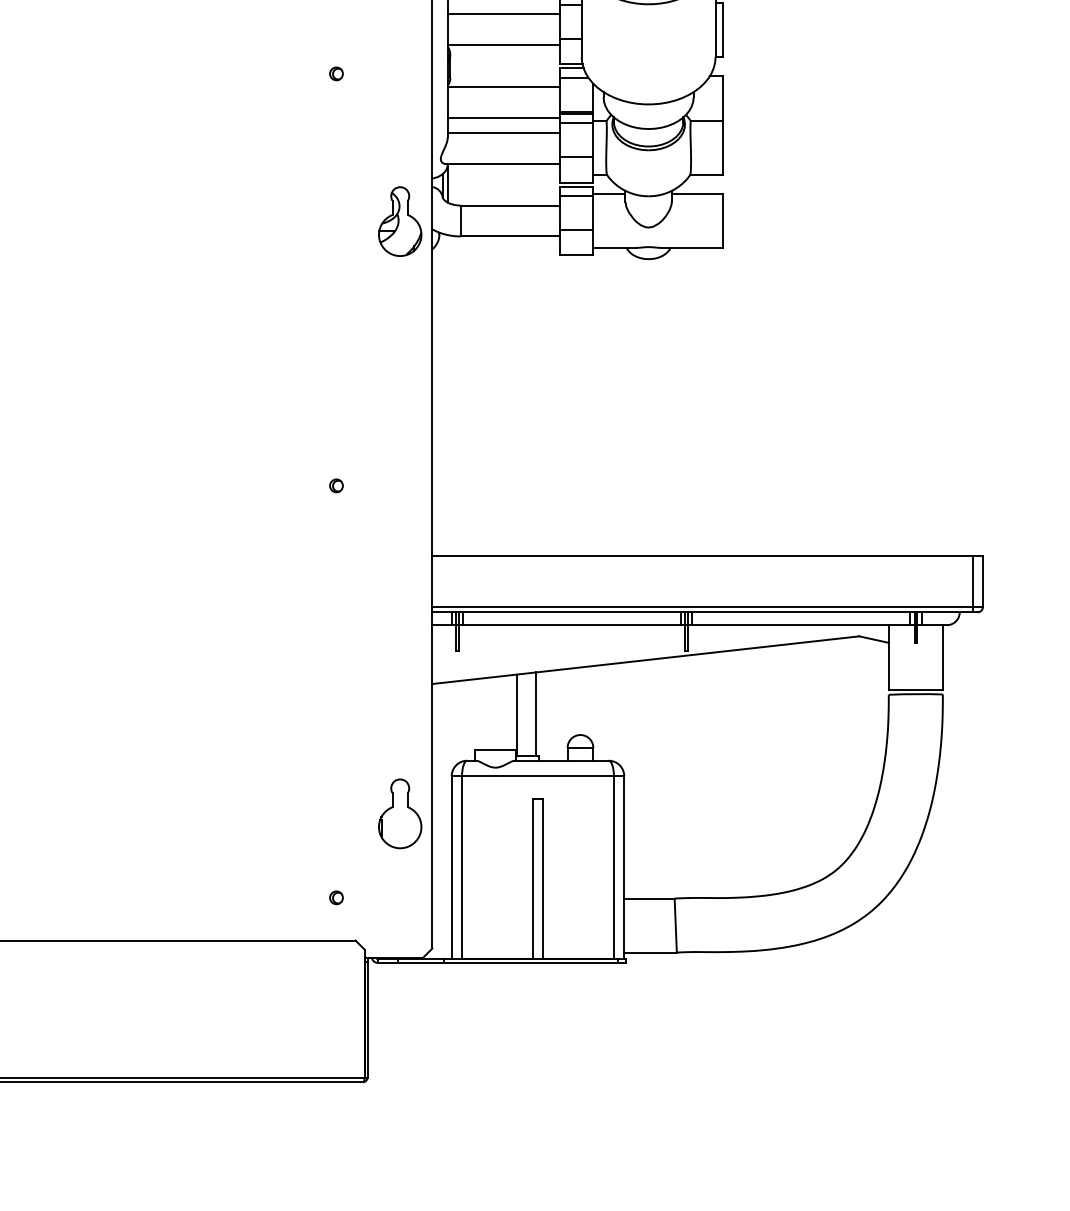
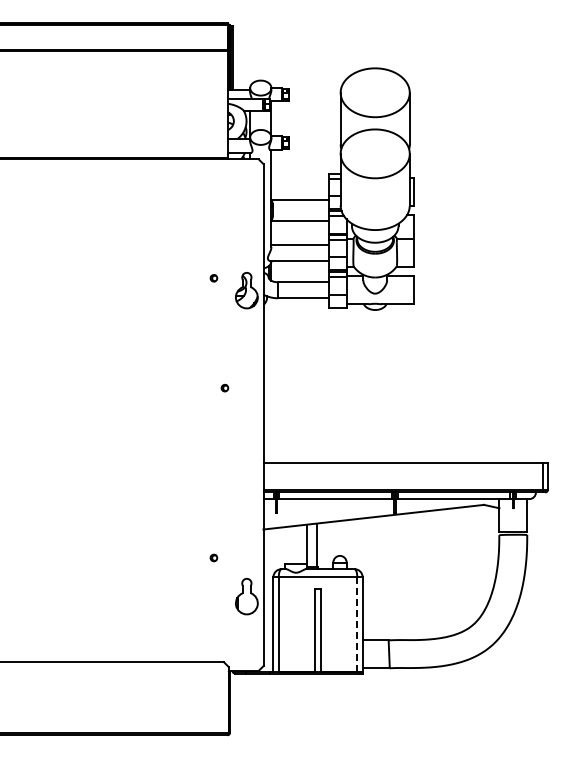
line: (504, 14) -> (300, 183), removed
part: (335, 74) -> (213, 278), moved
line: (504, 118) -> (300, 237), removed
part: (335, 486) -> (224, 388), moved
line: (614, 865) -> (357, 623), solid -> dashed
part: (335, 896) -> (213, 557), moved

